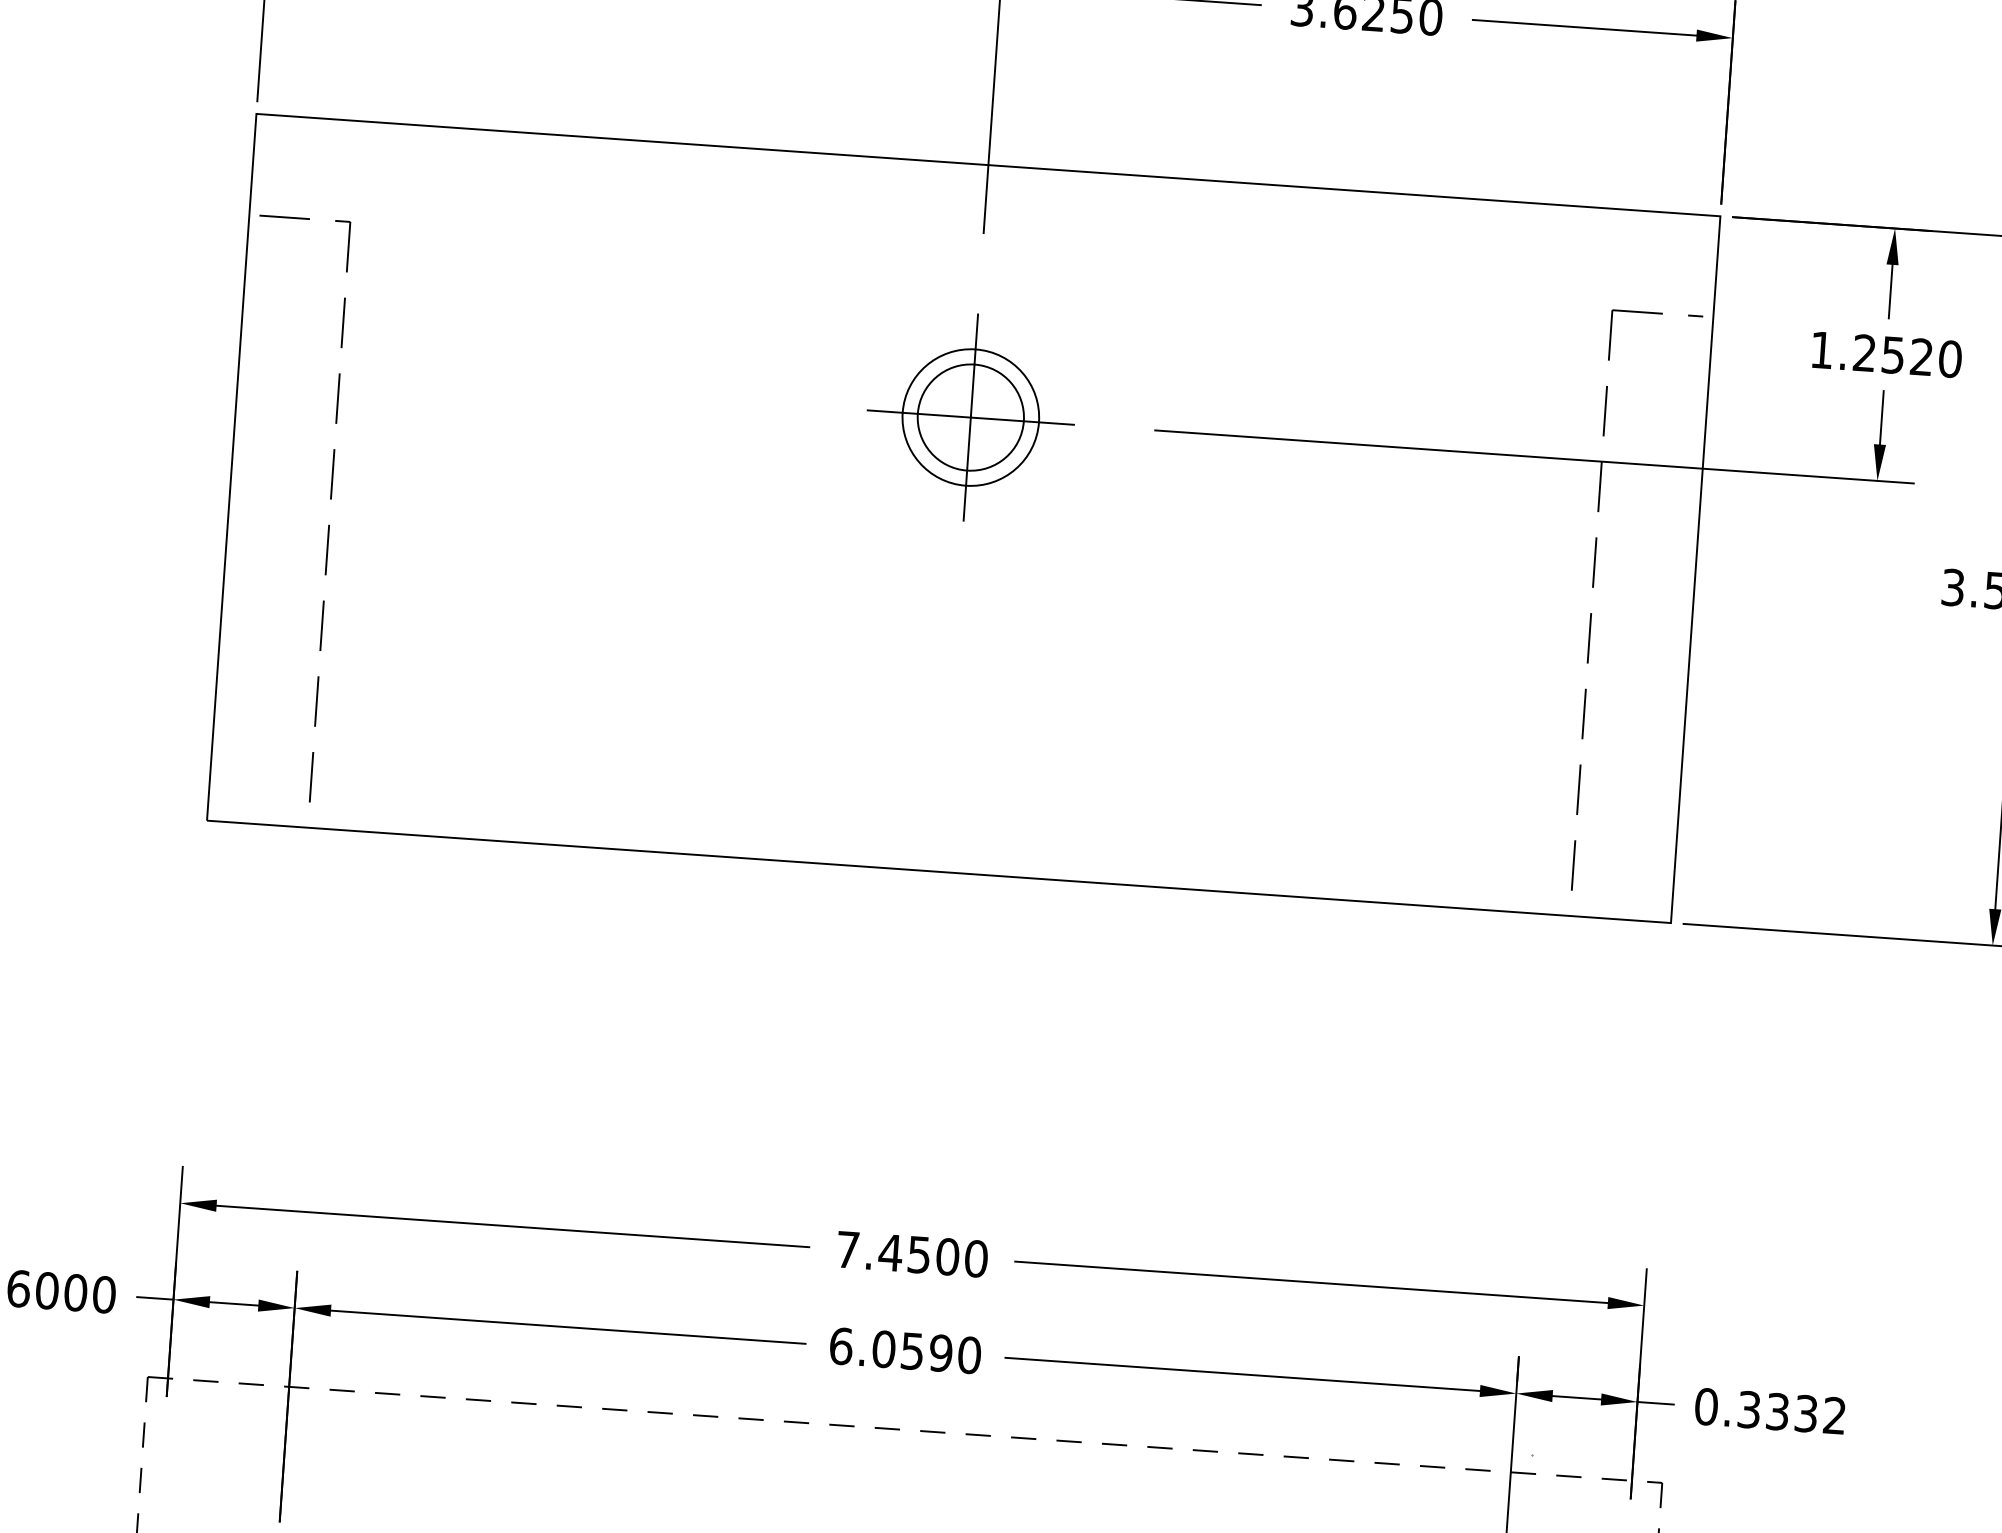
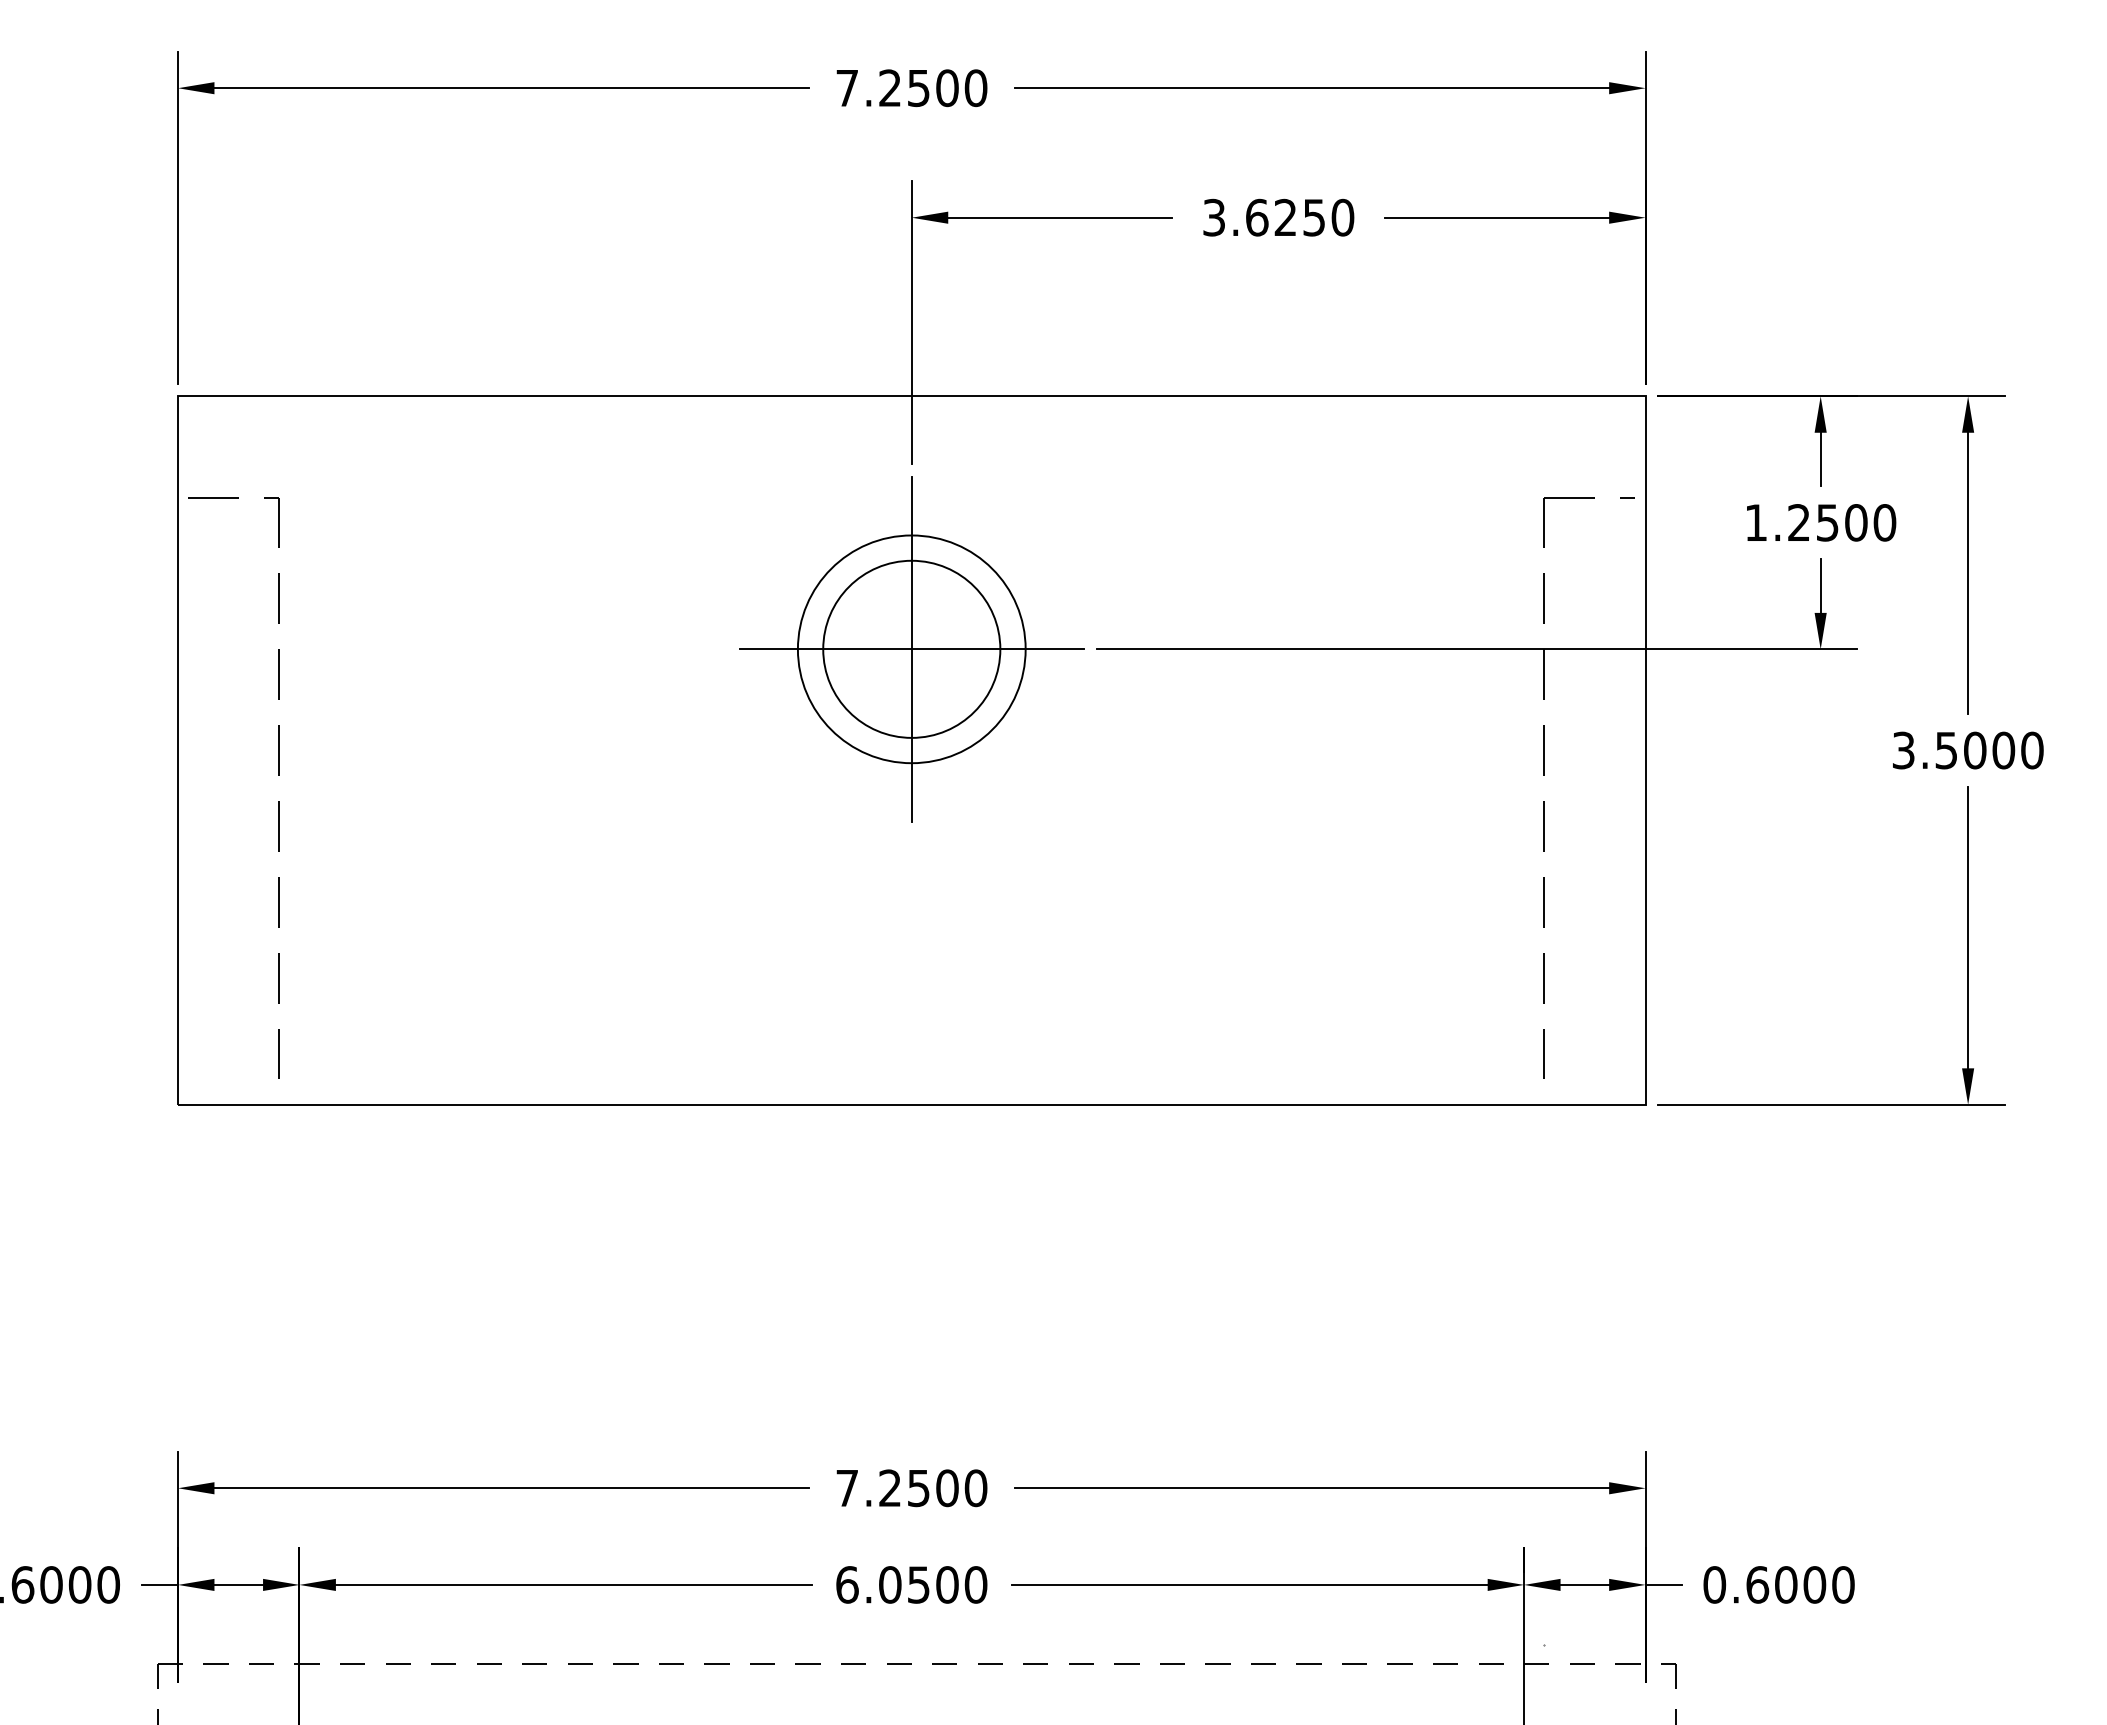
text: (1922, 356) -> (1856, 522), 1.2520 -> 1.2500
part: (970, 417) -> (911, 649), size x1.67
text: (891, 1252) -> (890, 1487), 7.4500 -> 7.2500
text: (941, 1352) -> (947, 1584), 6.0590 -> 6.0500
text: (1792, 1412) -> (1800, 1584), 0.3332 -> 0.6000

